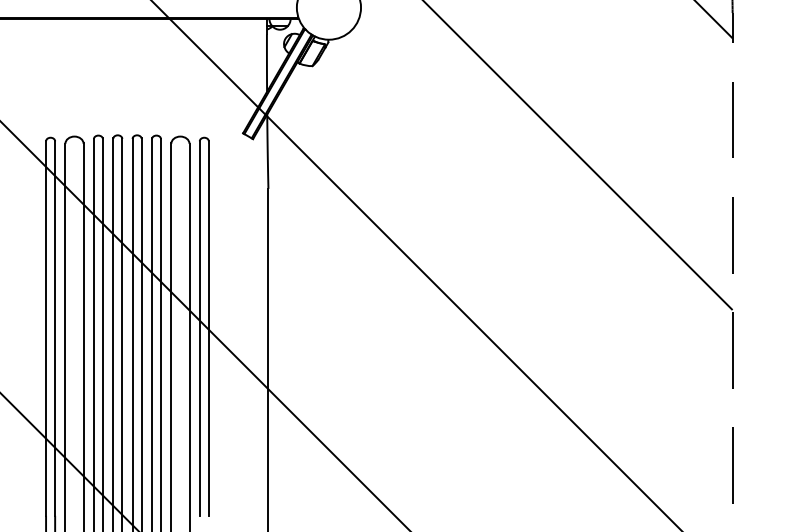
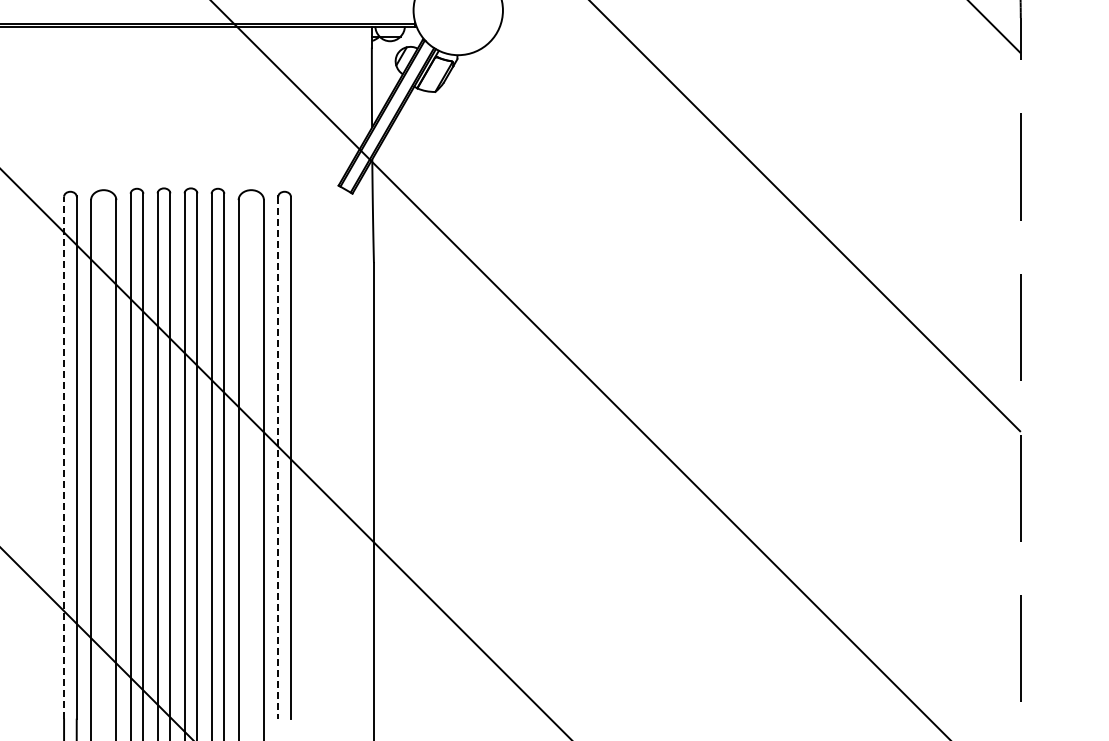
line: (46, 328) -> (64, 457), solid -> dashed
line: (199, 328) -> (278, 457), solid -> dashed

